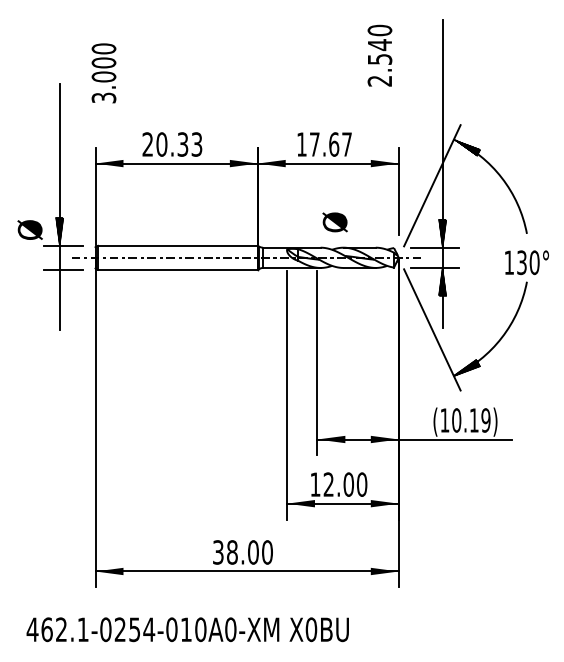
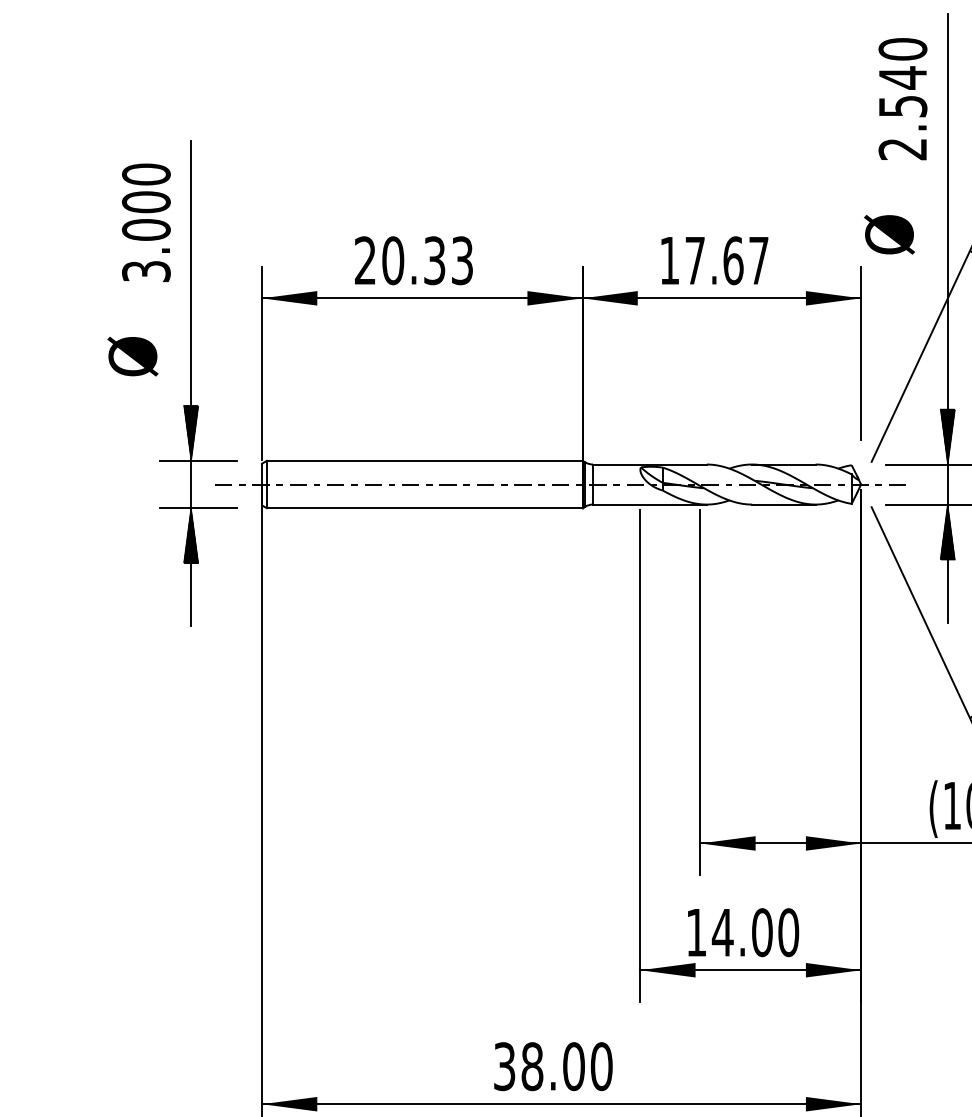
text: (379, 55) -> (902, 98), moved
text: (103, 73) -> (145, 223), moved
text: (334, 222) -> (888, 234), moved
text: (29, 229) -> (131, 355), moved
hatch: (59, 283) -> (190, 535), added
text: (328, 484) -> (722, 932), 12.00 -> 14.00

